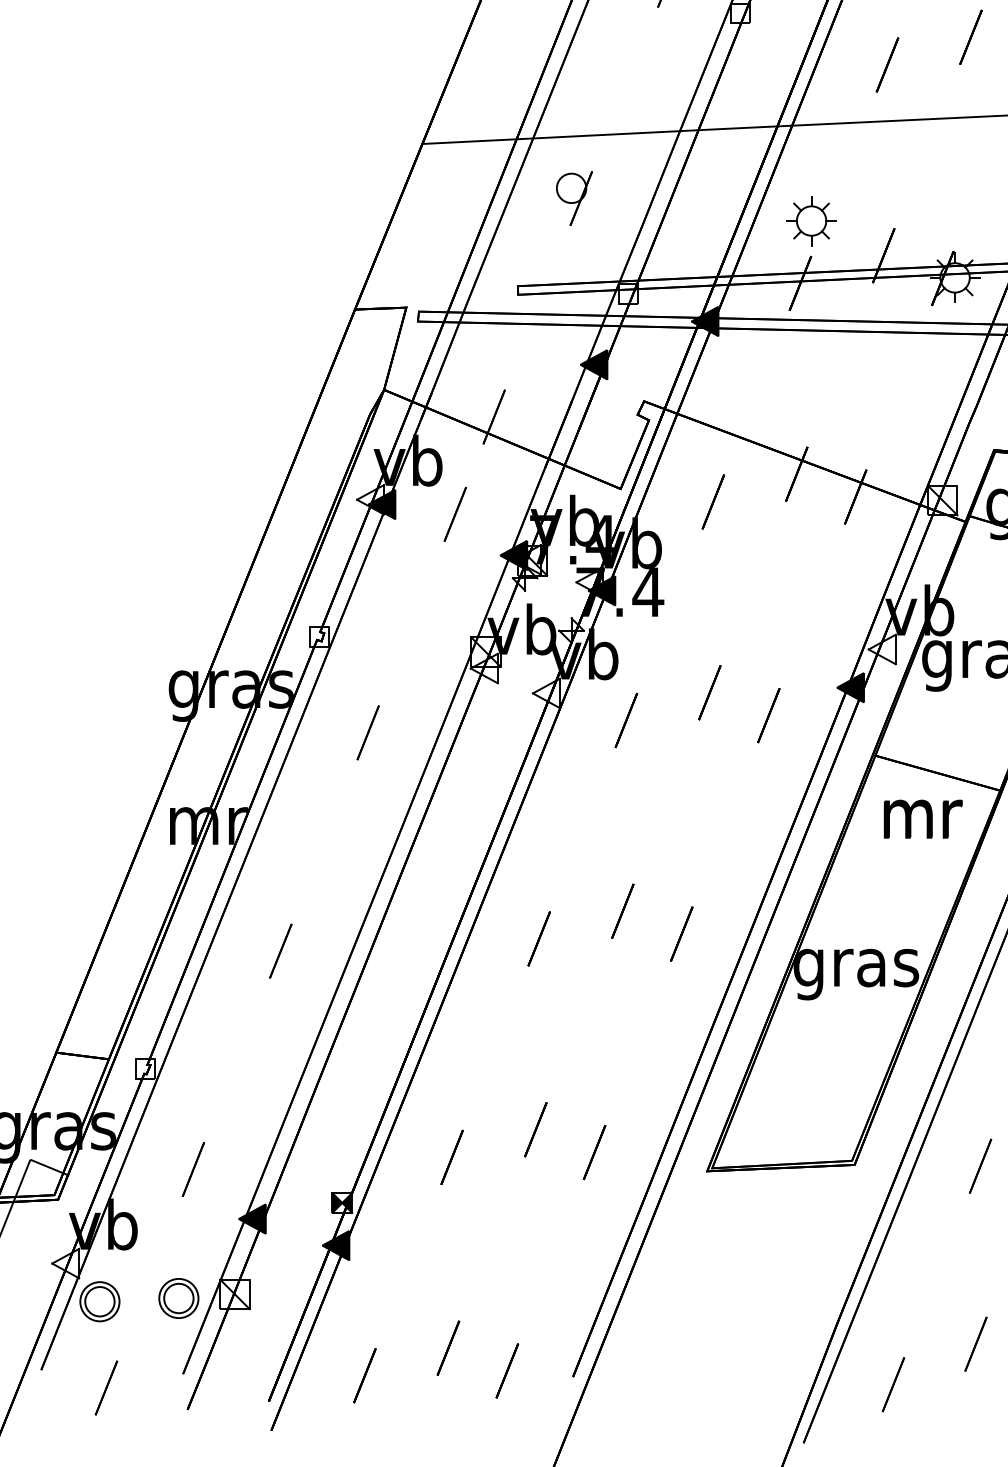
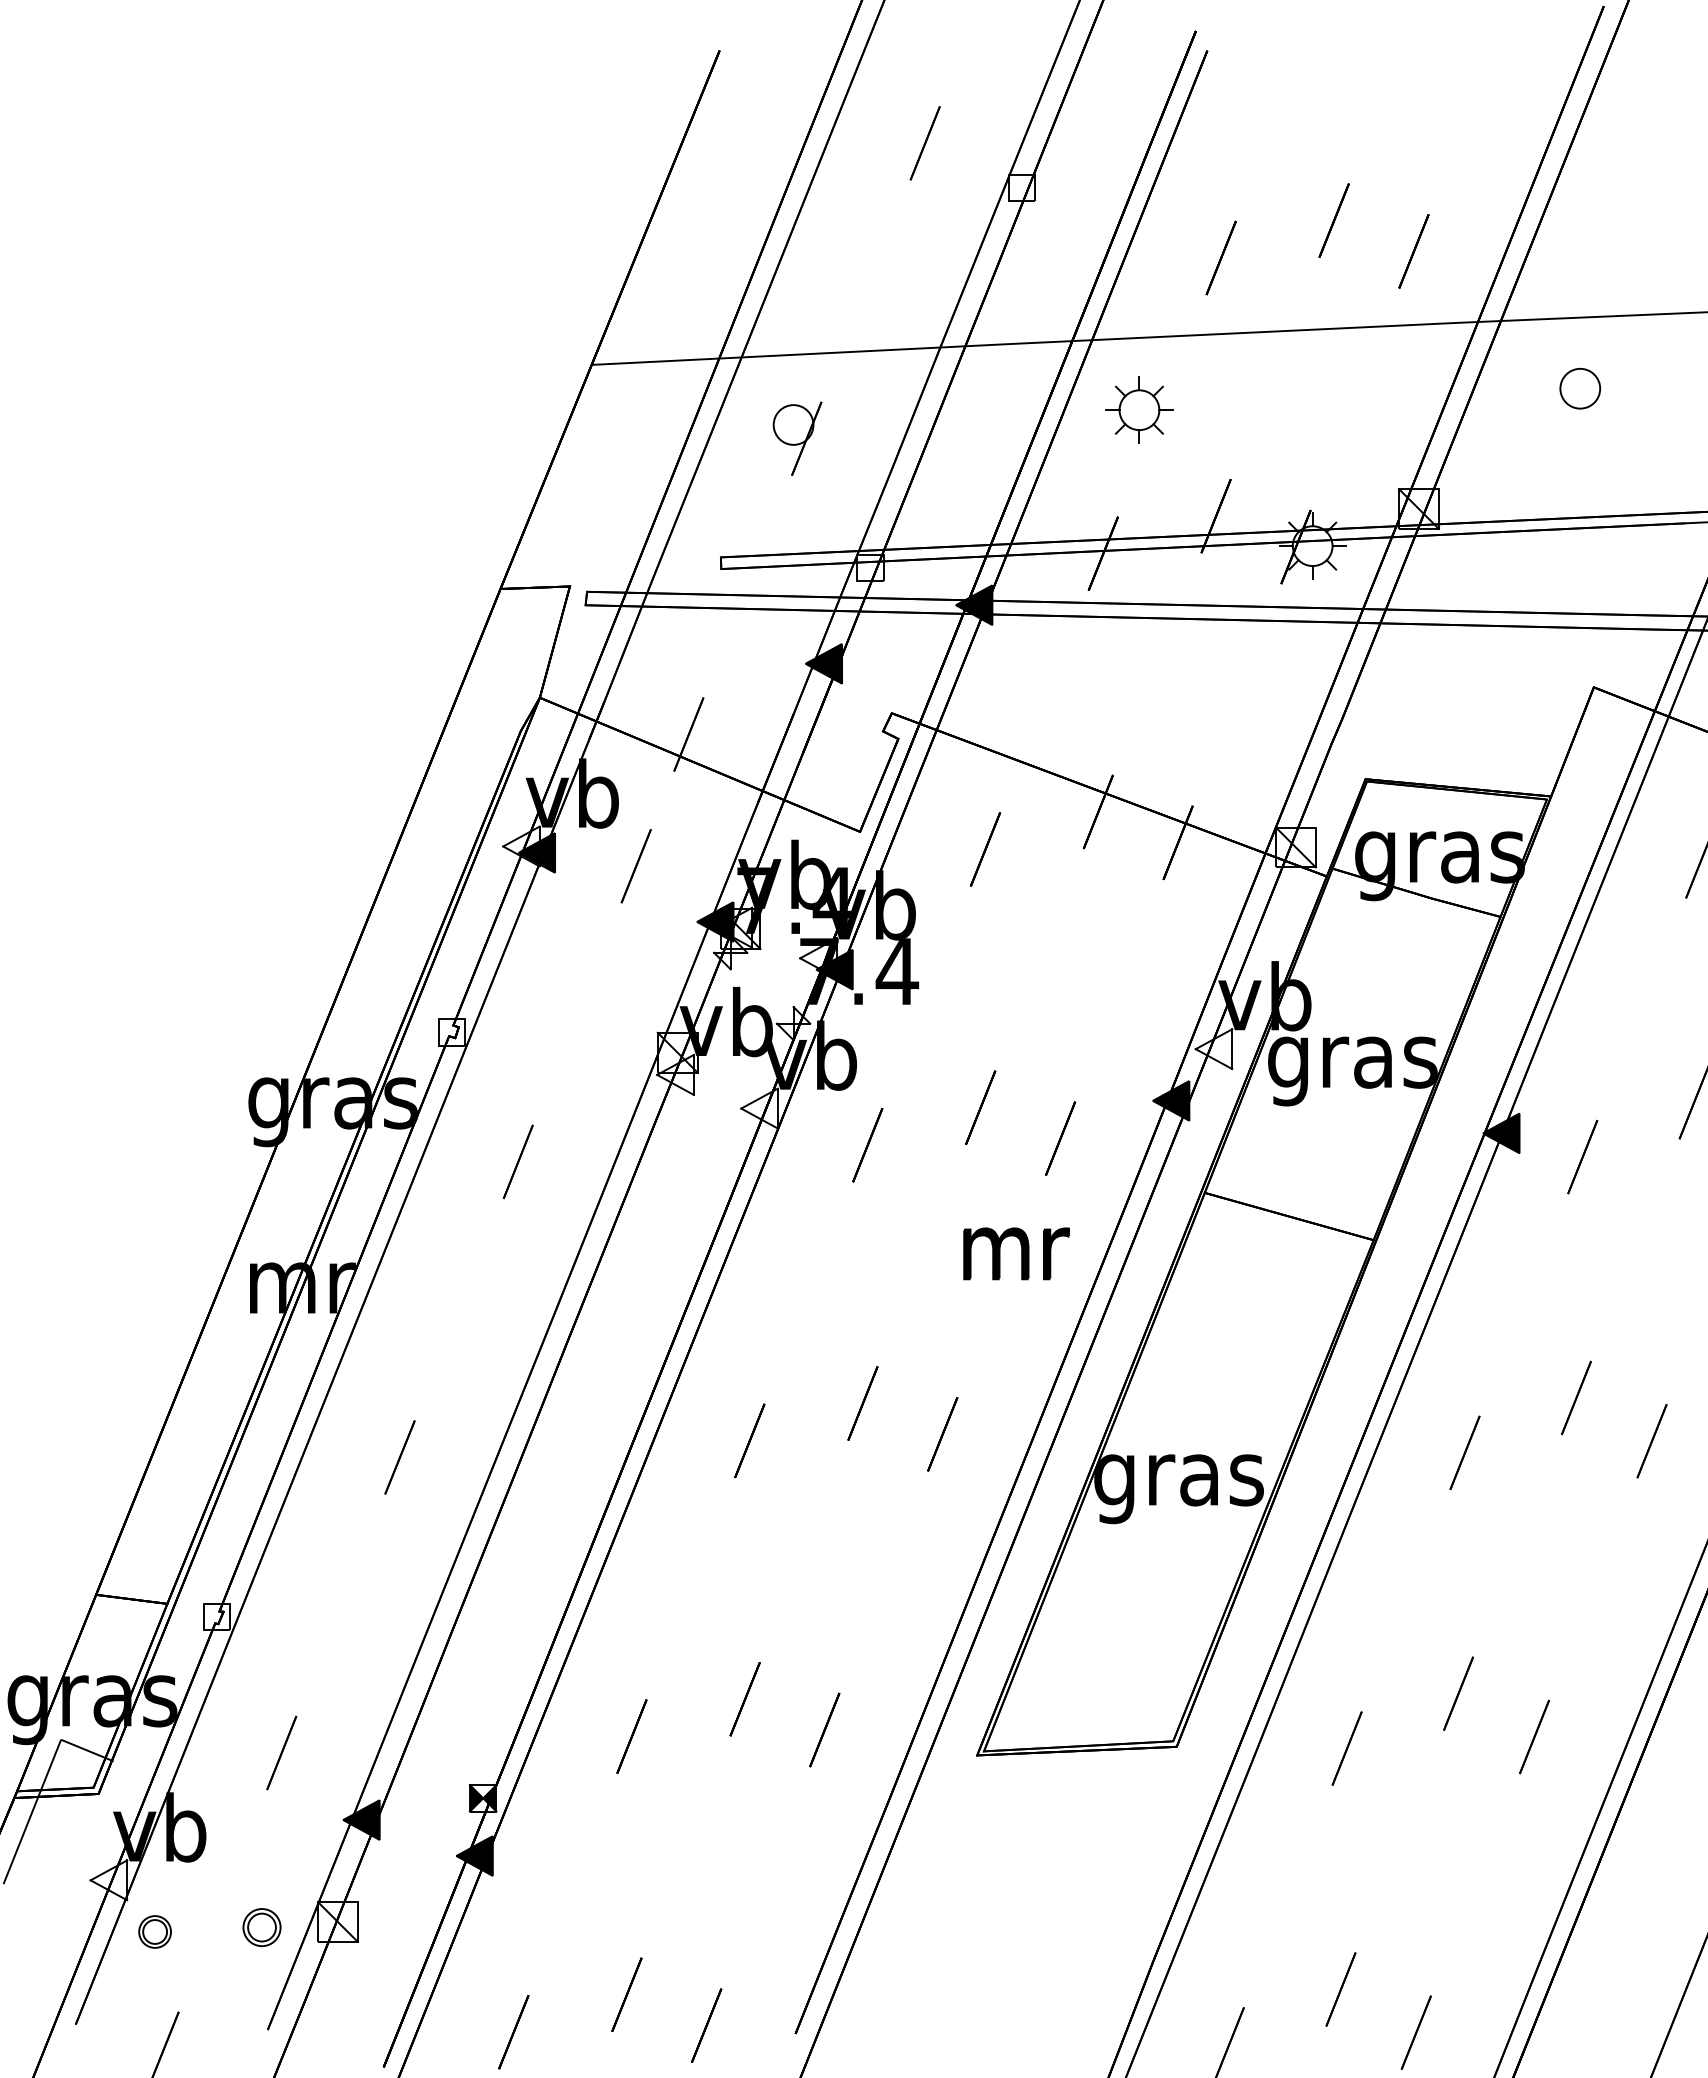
part: (811, 220) -> (1139, 409), moved
text: (923, 818) -> (1016, 1253), moved
part: (178, 1298) -> (261, 1927), size x0.7
part: (99, 1301) -> (154, 1931), size x0.6

